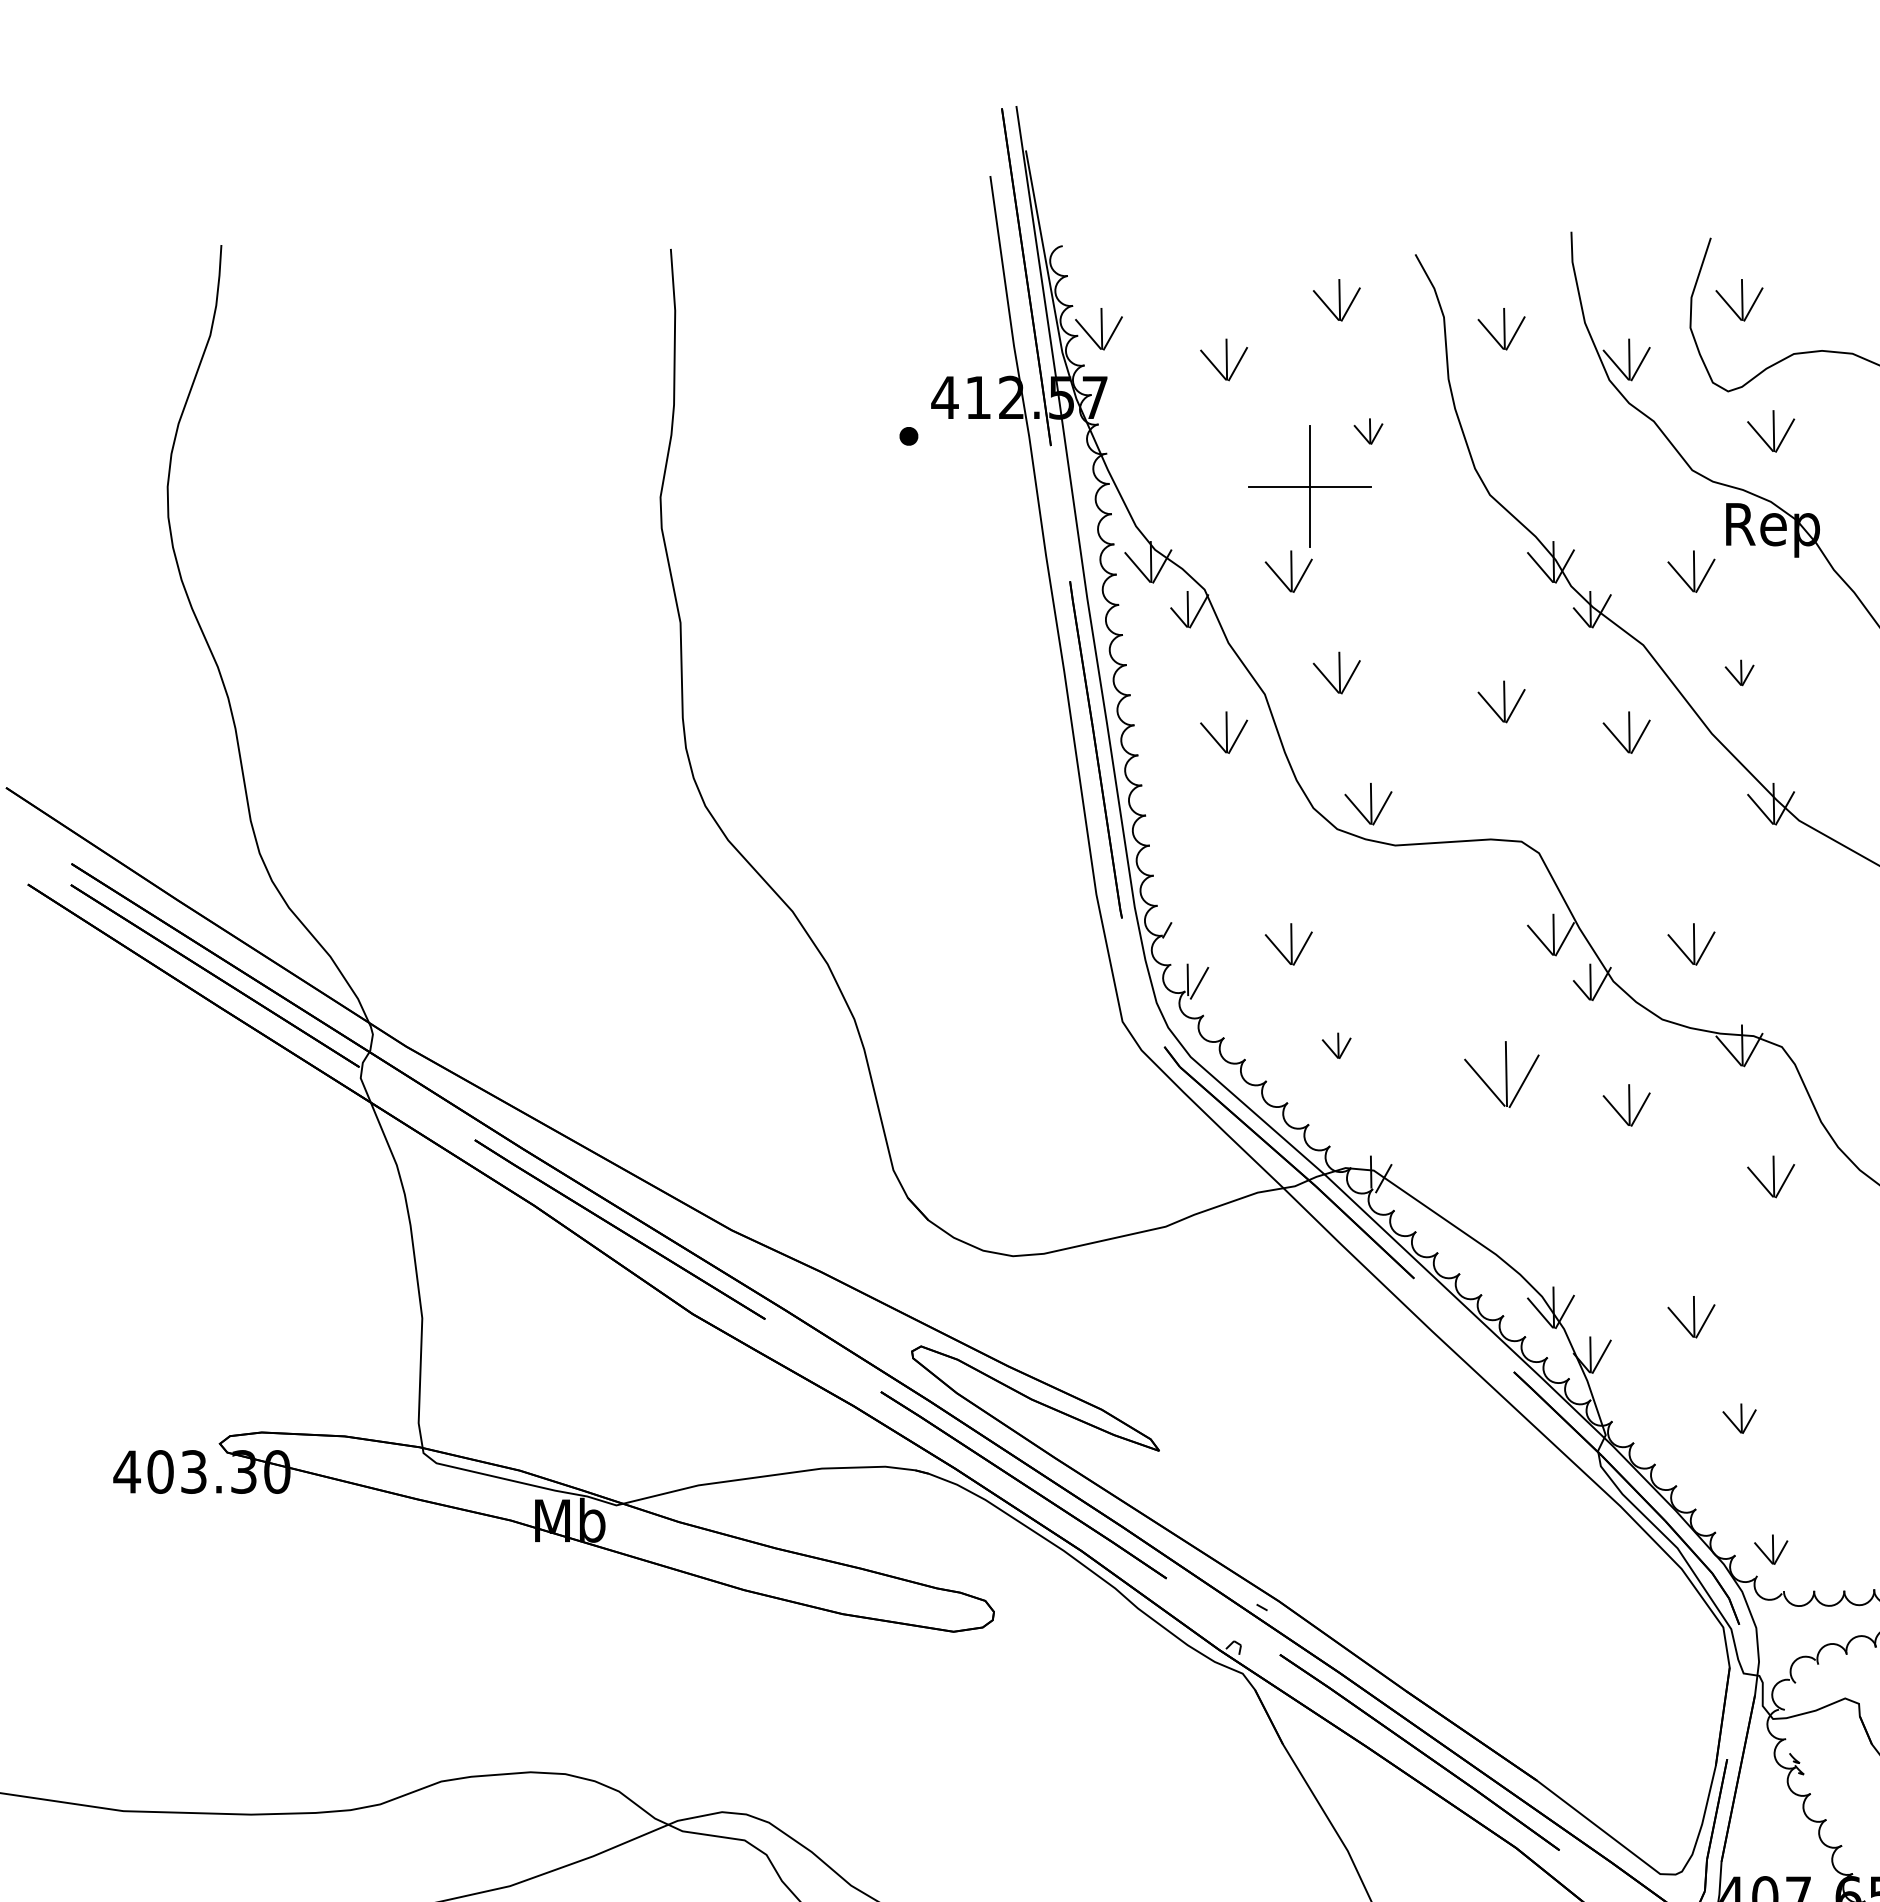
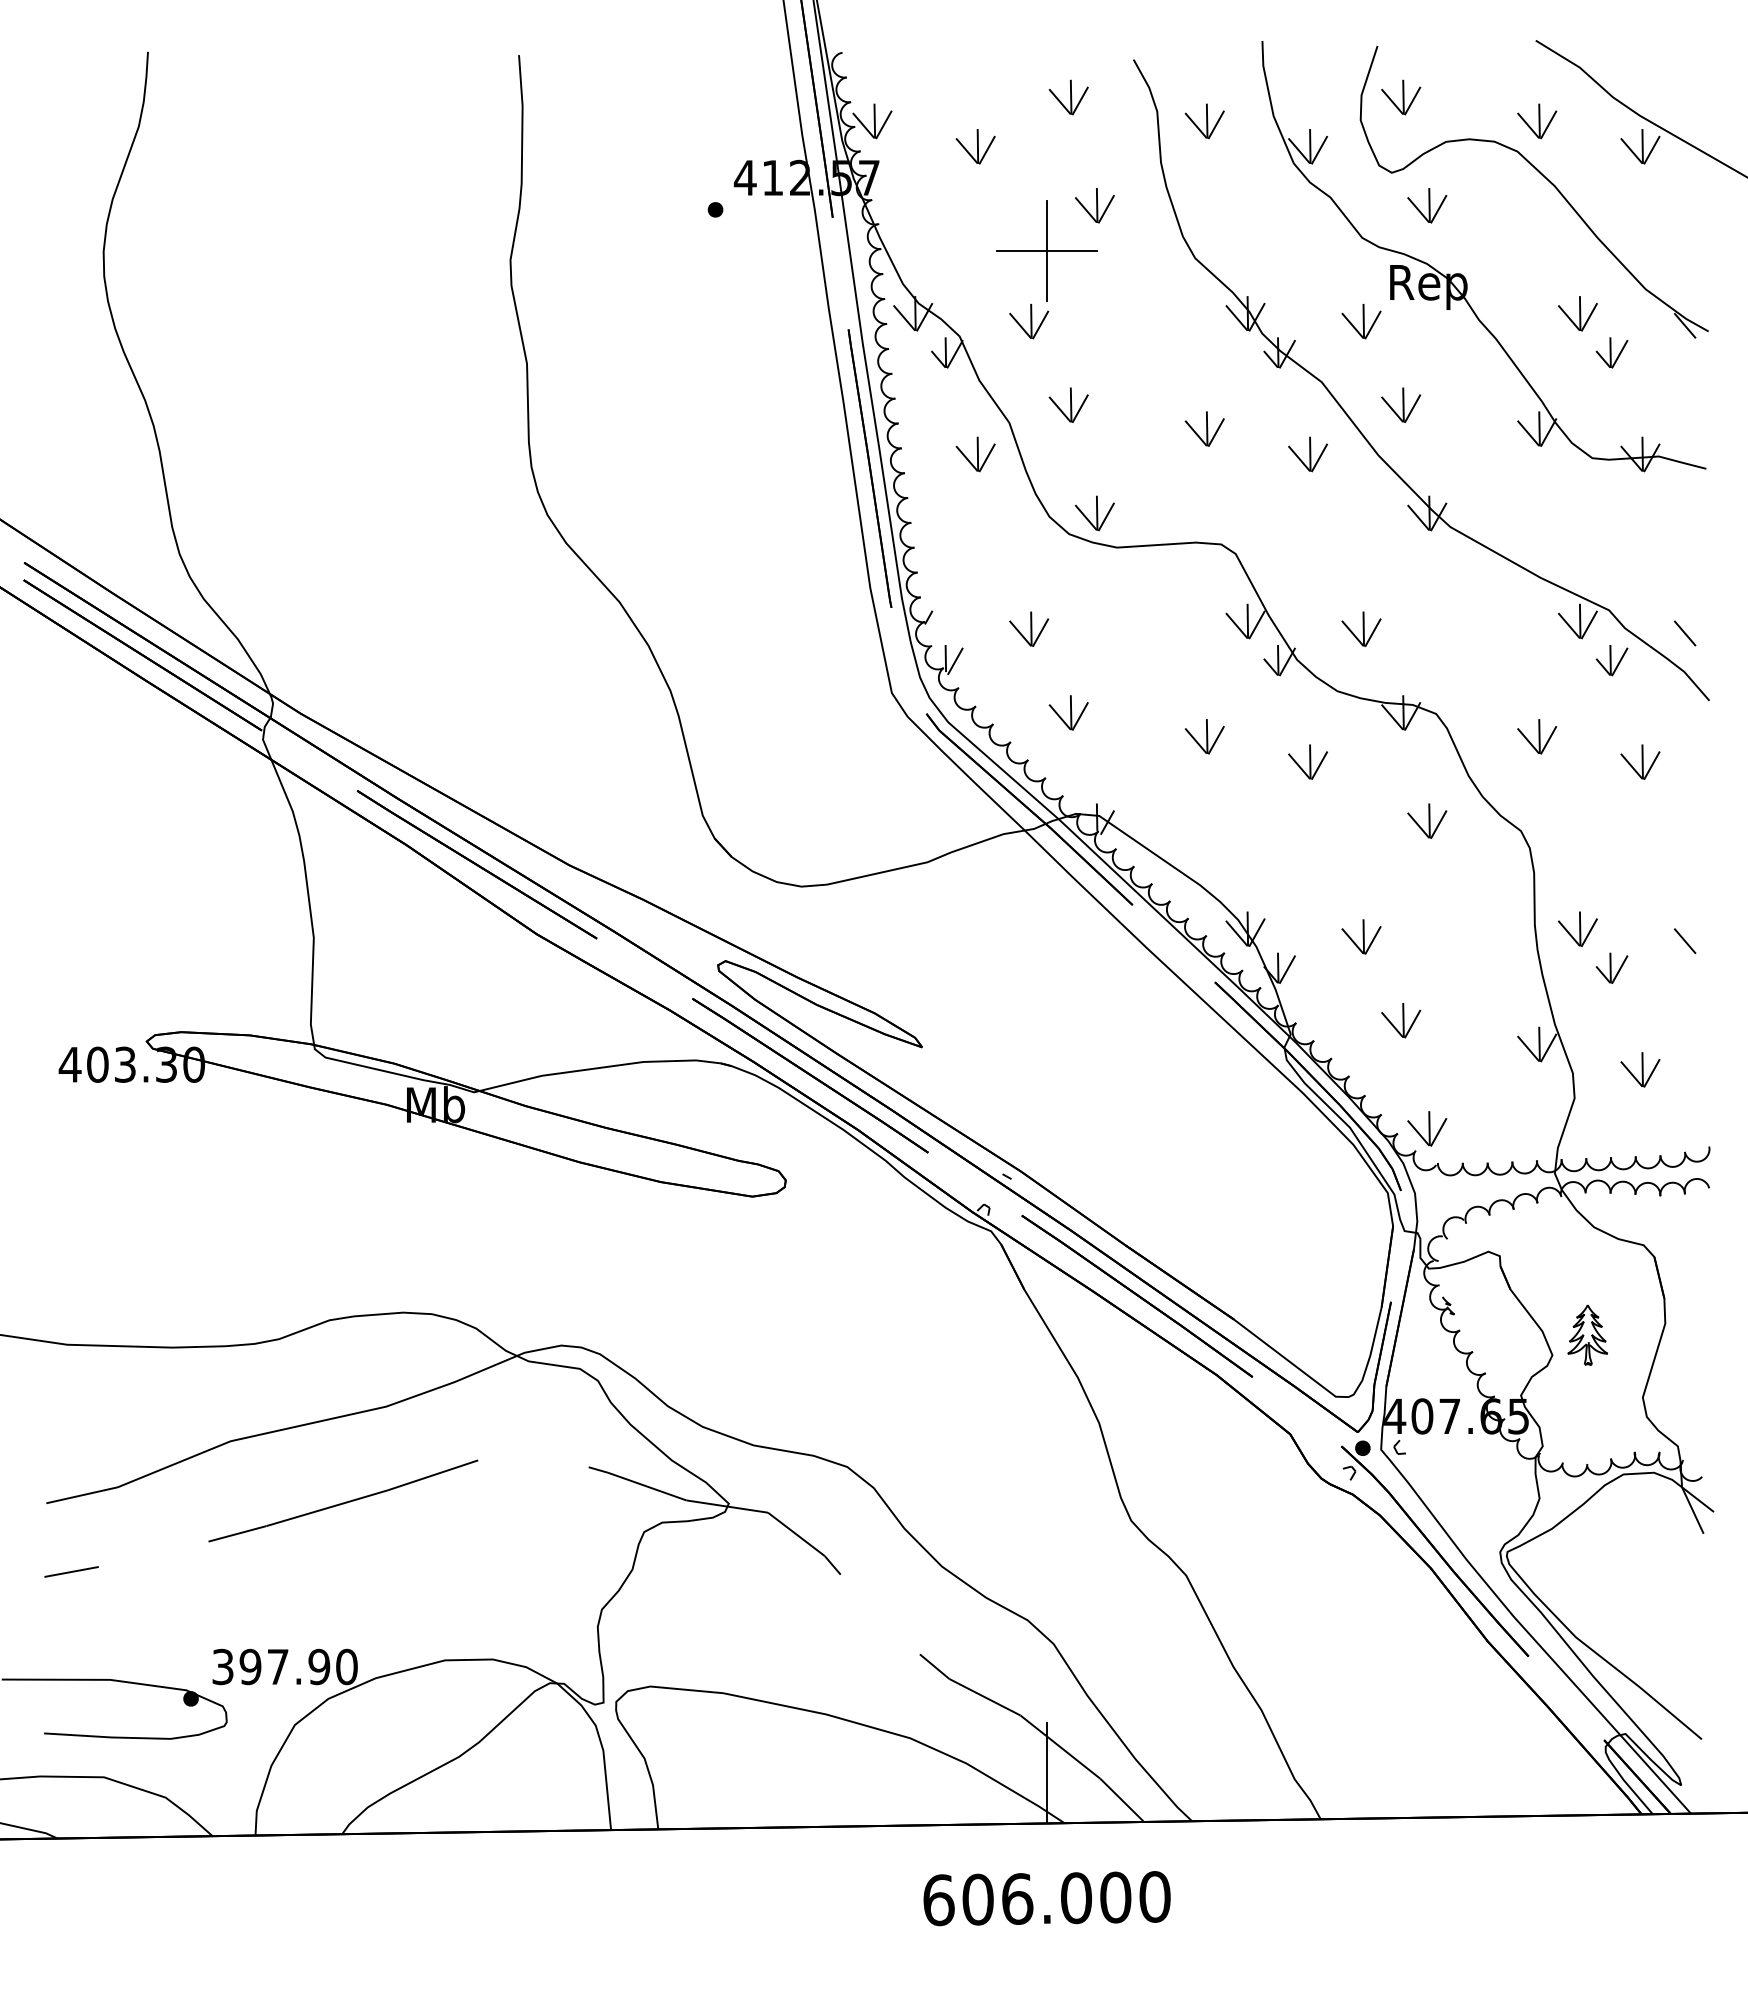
part: (1367, 431) -> (1094, 205), size x1.67
part: (1739, 672) -> (1401, 404), size x1.67
part: (1336, 1045) -> (1068, 712), size x1.67
part: (1501, 1074) -> (1204, 736), size x0.62
part: (1739, 1418) -> (1401, 1020), size x1.43
part: (1771, 1549) -> (1427, 1128), size x1.43

